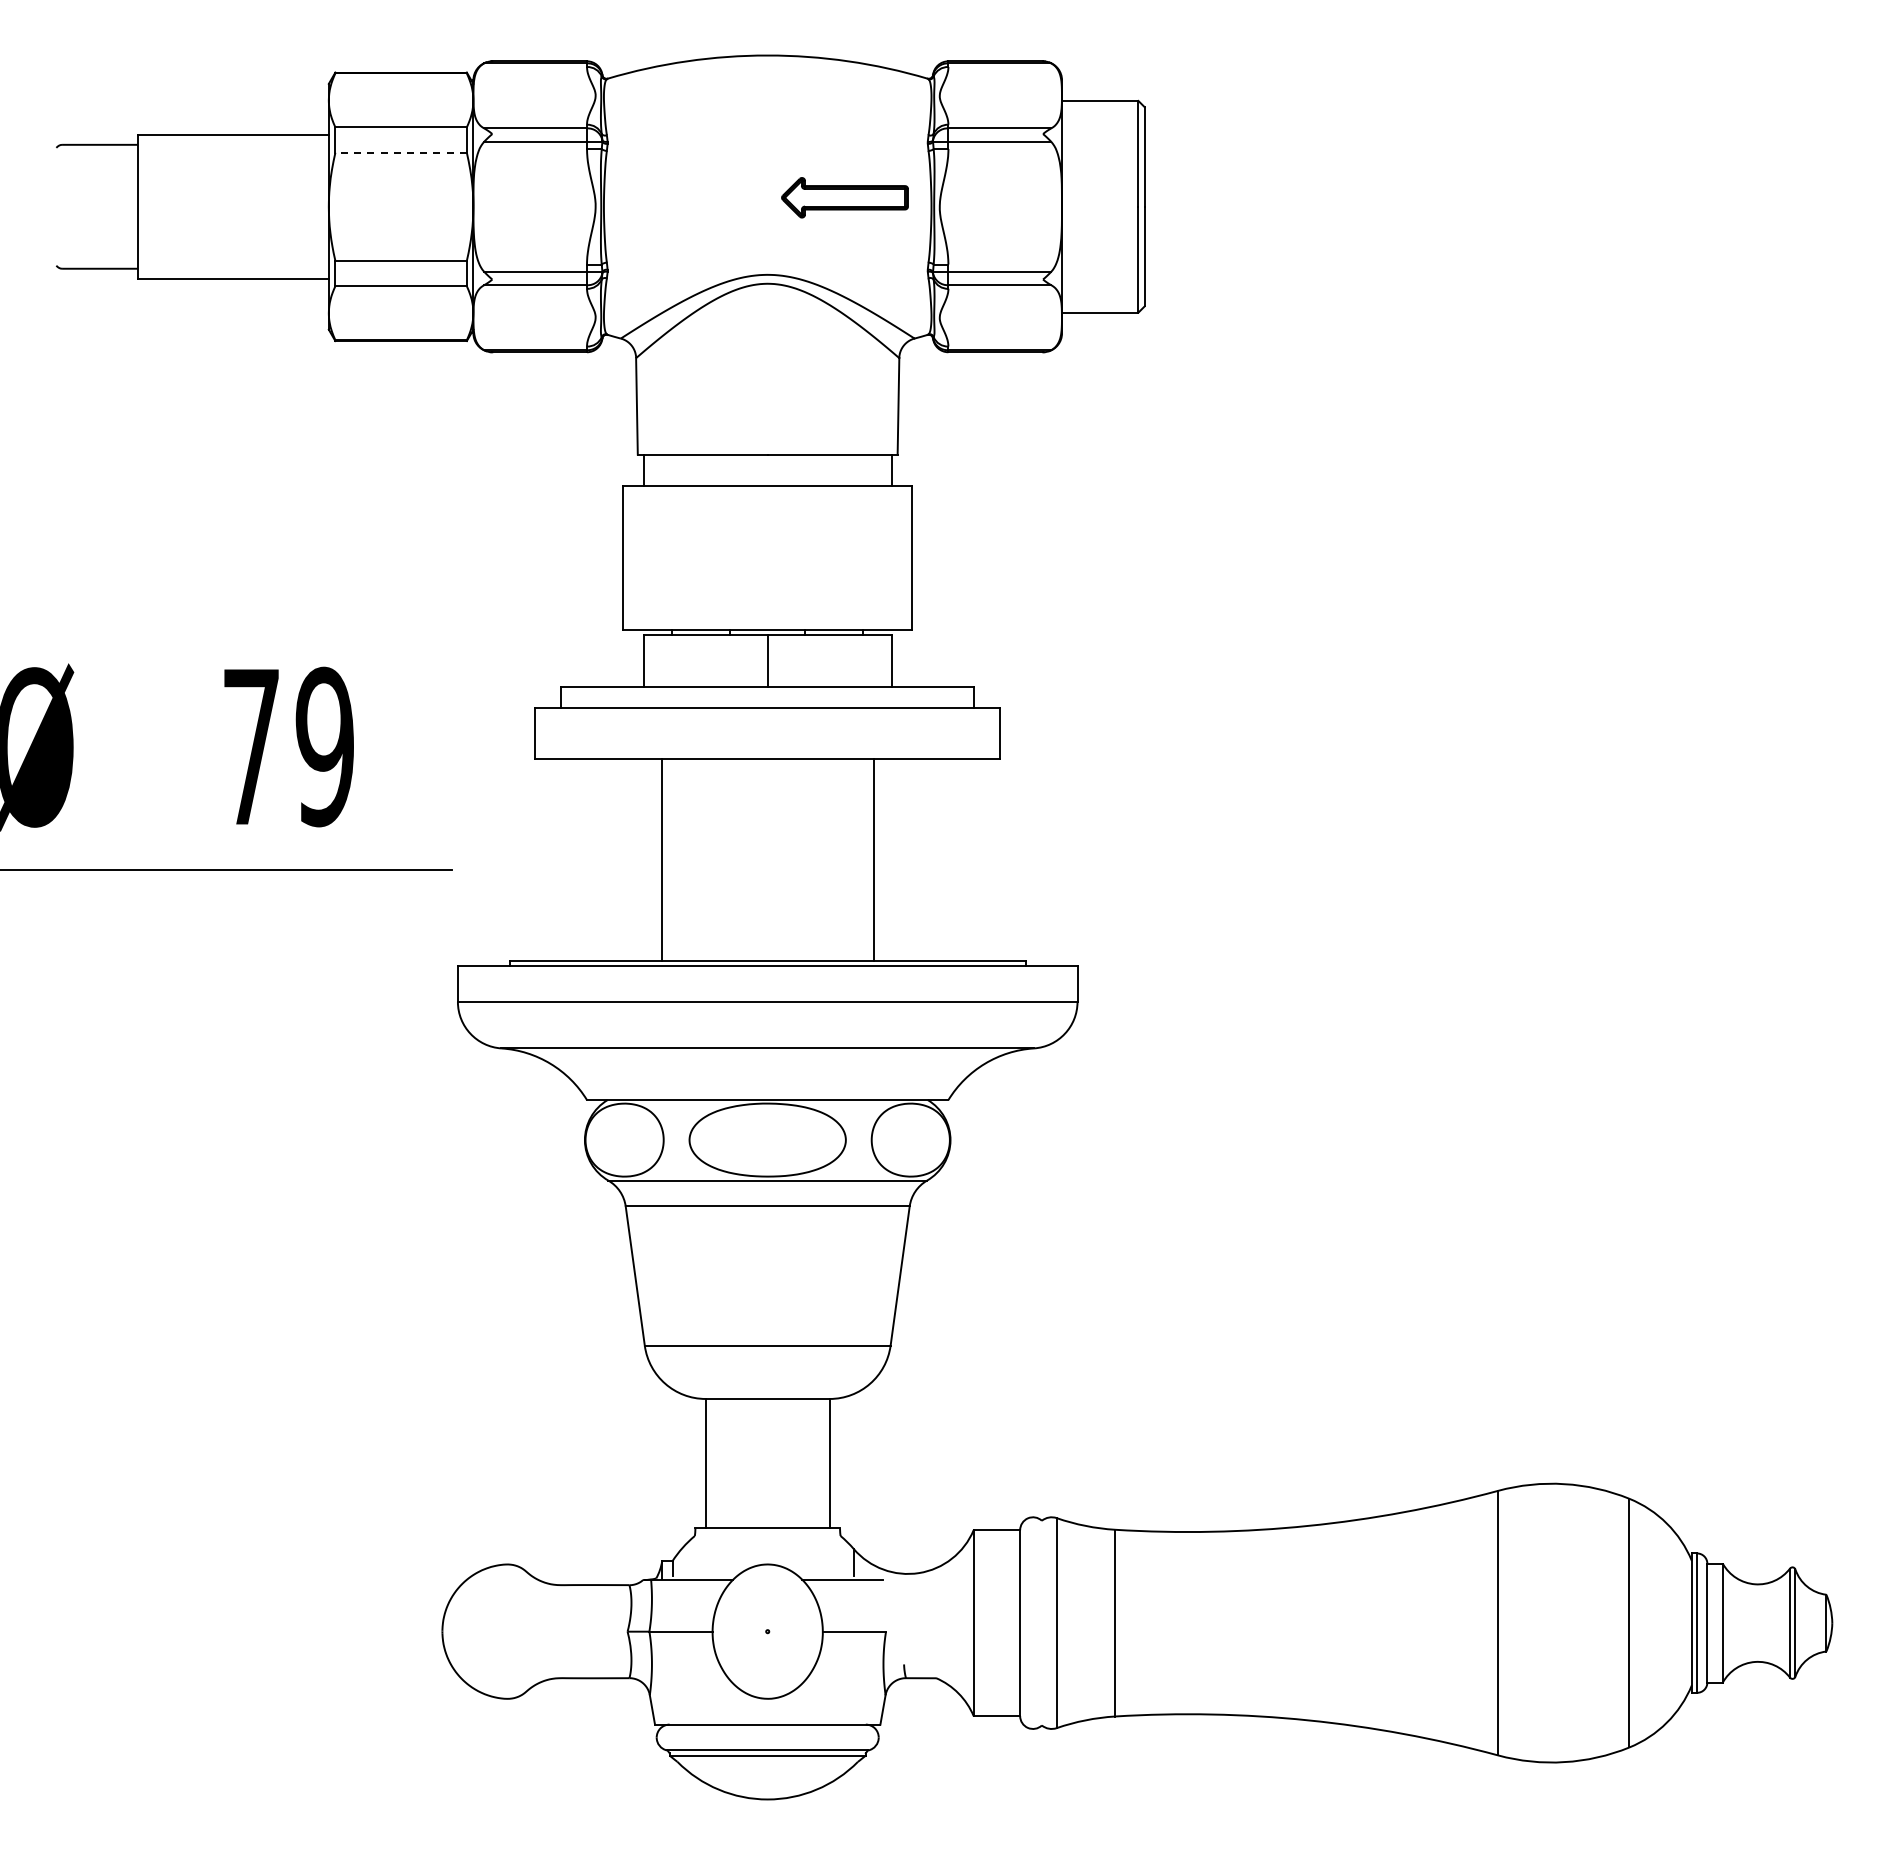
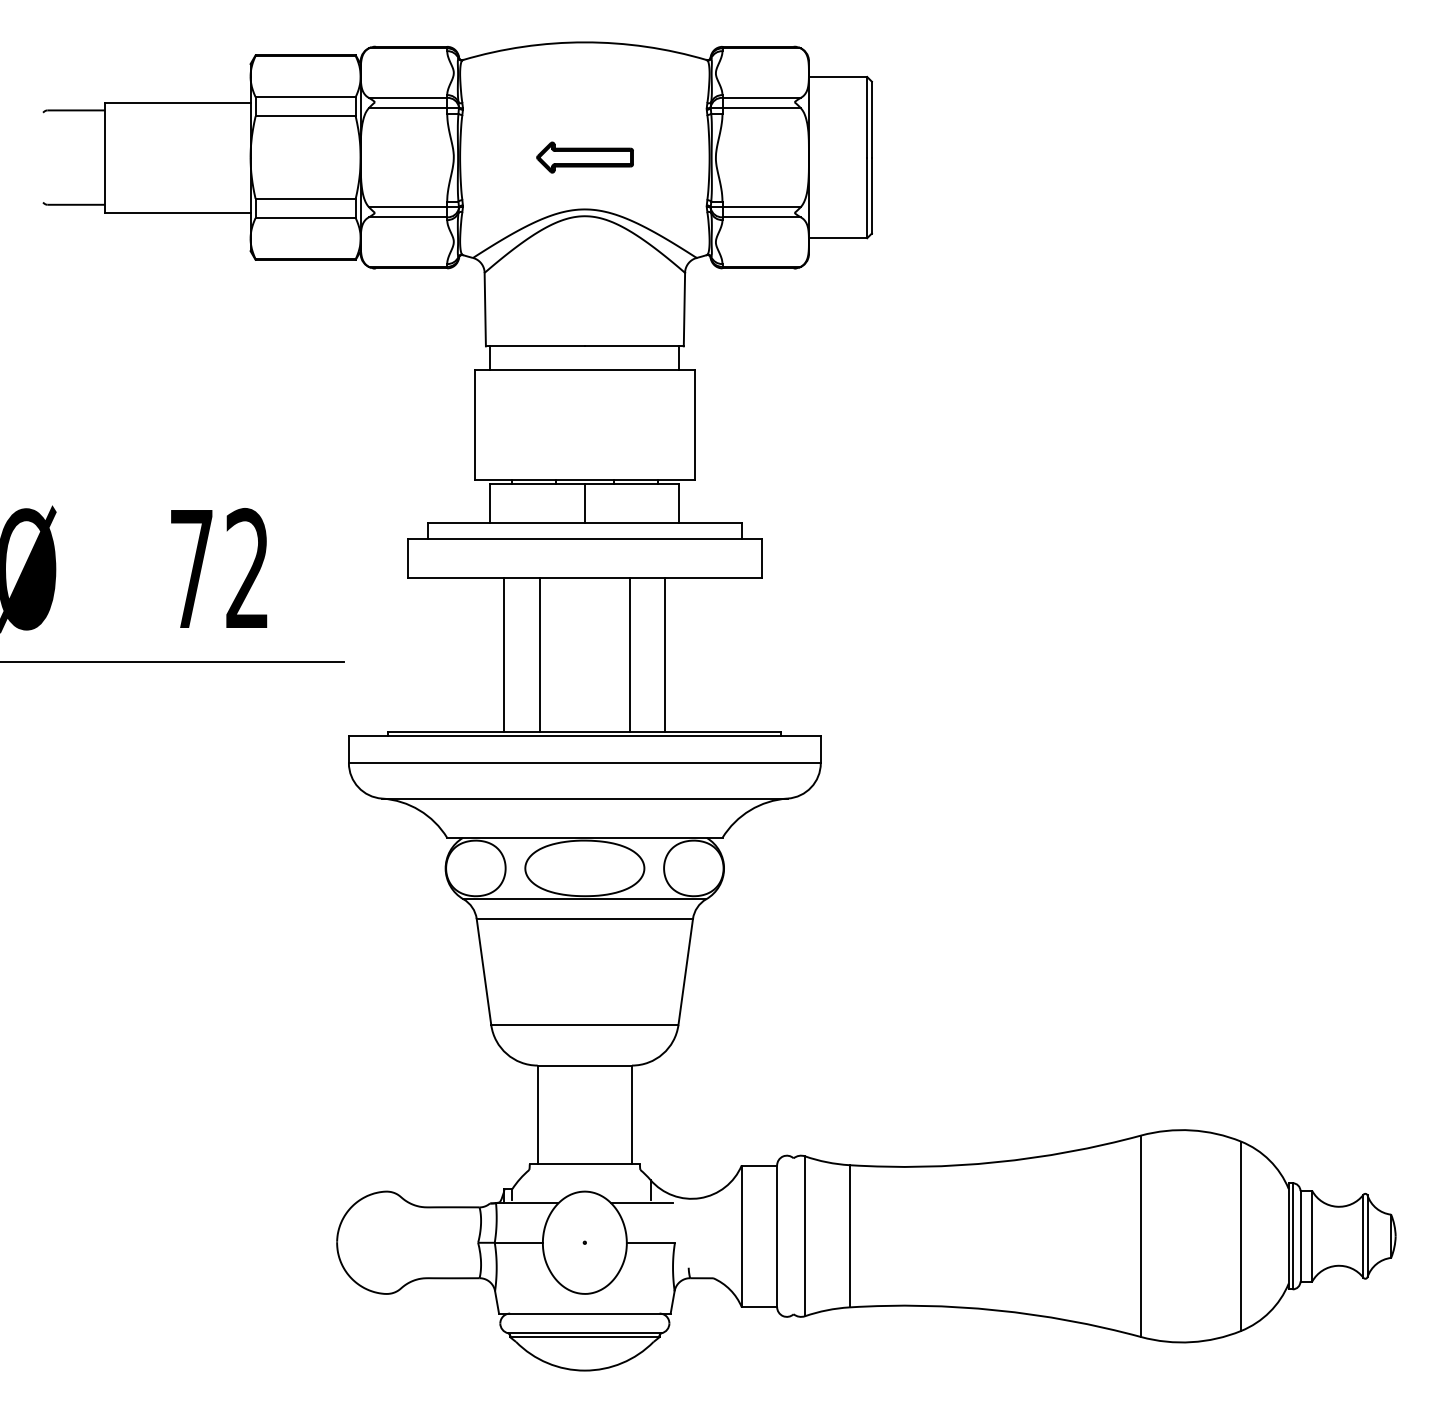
line: (401, 152) -> (305, 116), dashed -> solid
part: (844, 197) -> (584, 157), moved
text: (324, 746) -> (247, 568), 79 -> 72
line: (708, 859) -> (539, 654), added
line: (826, 859) -> (629, 654), added

